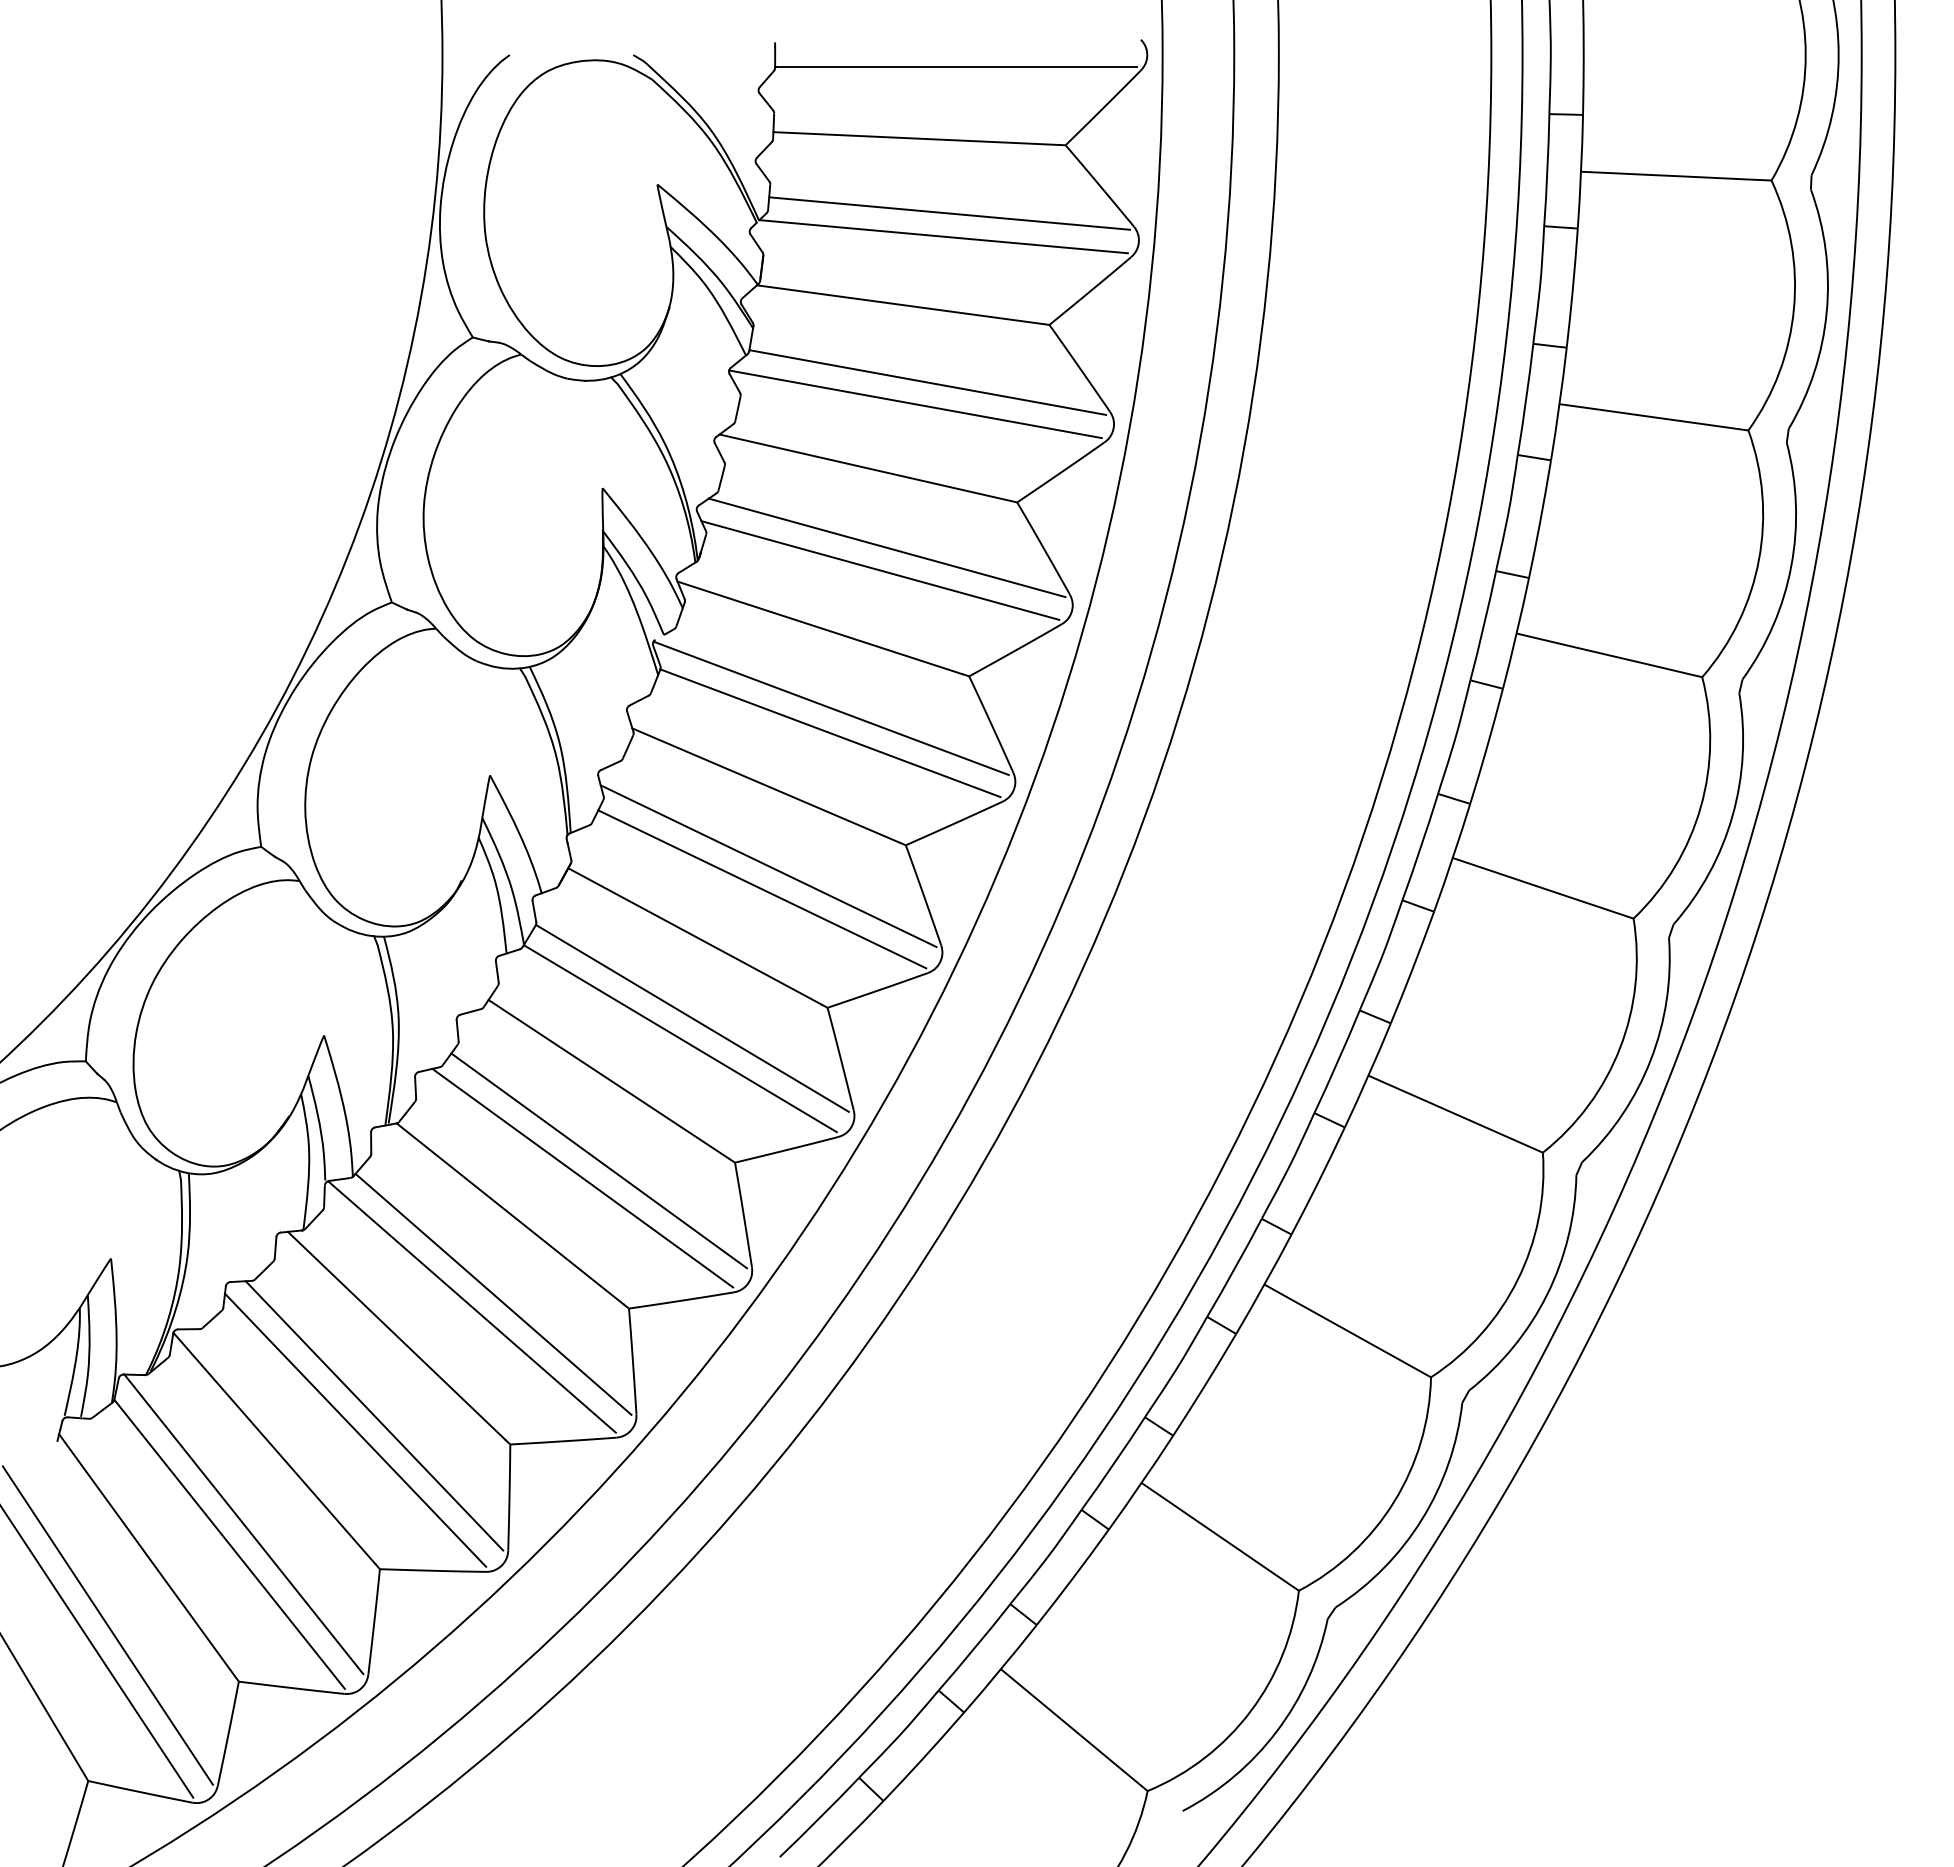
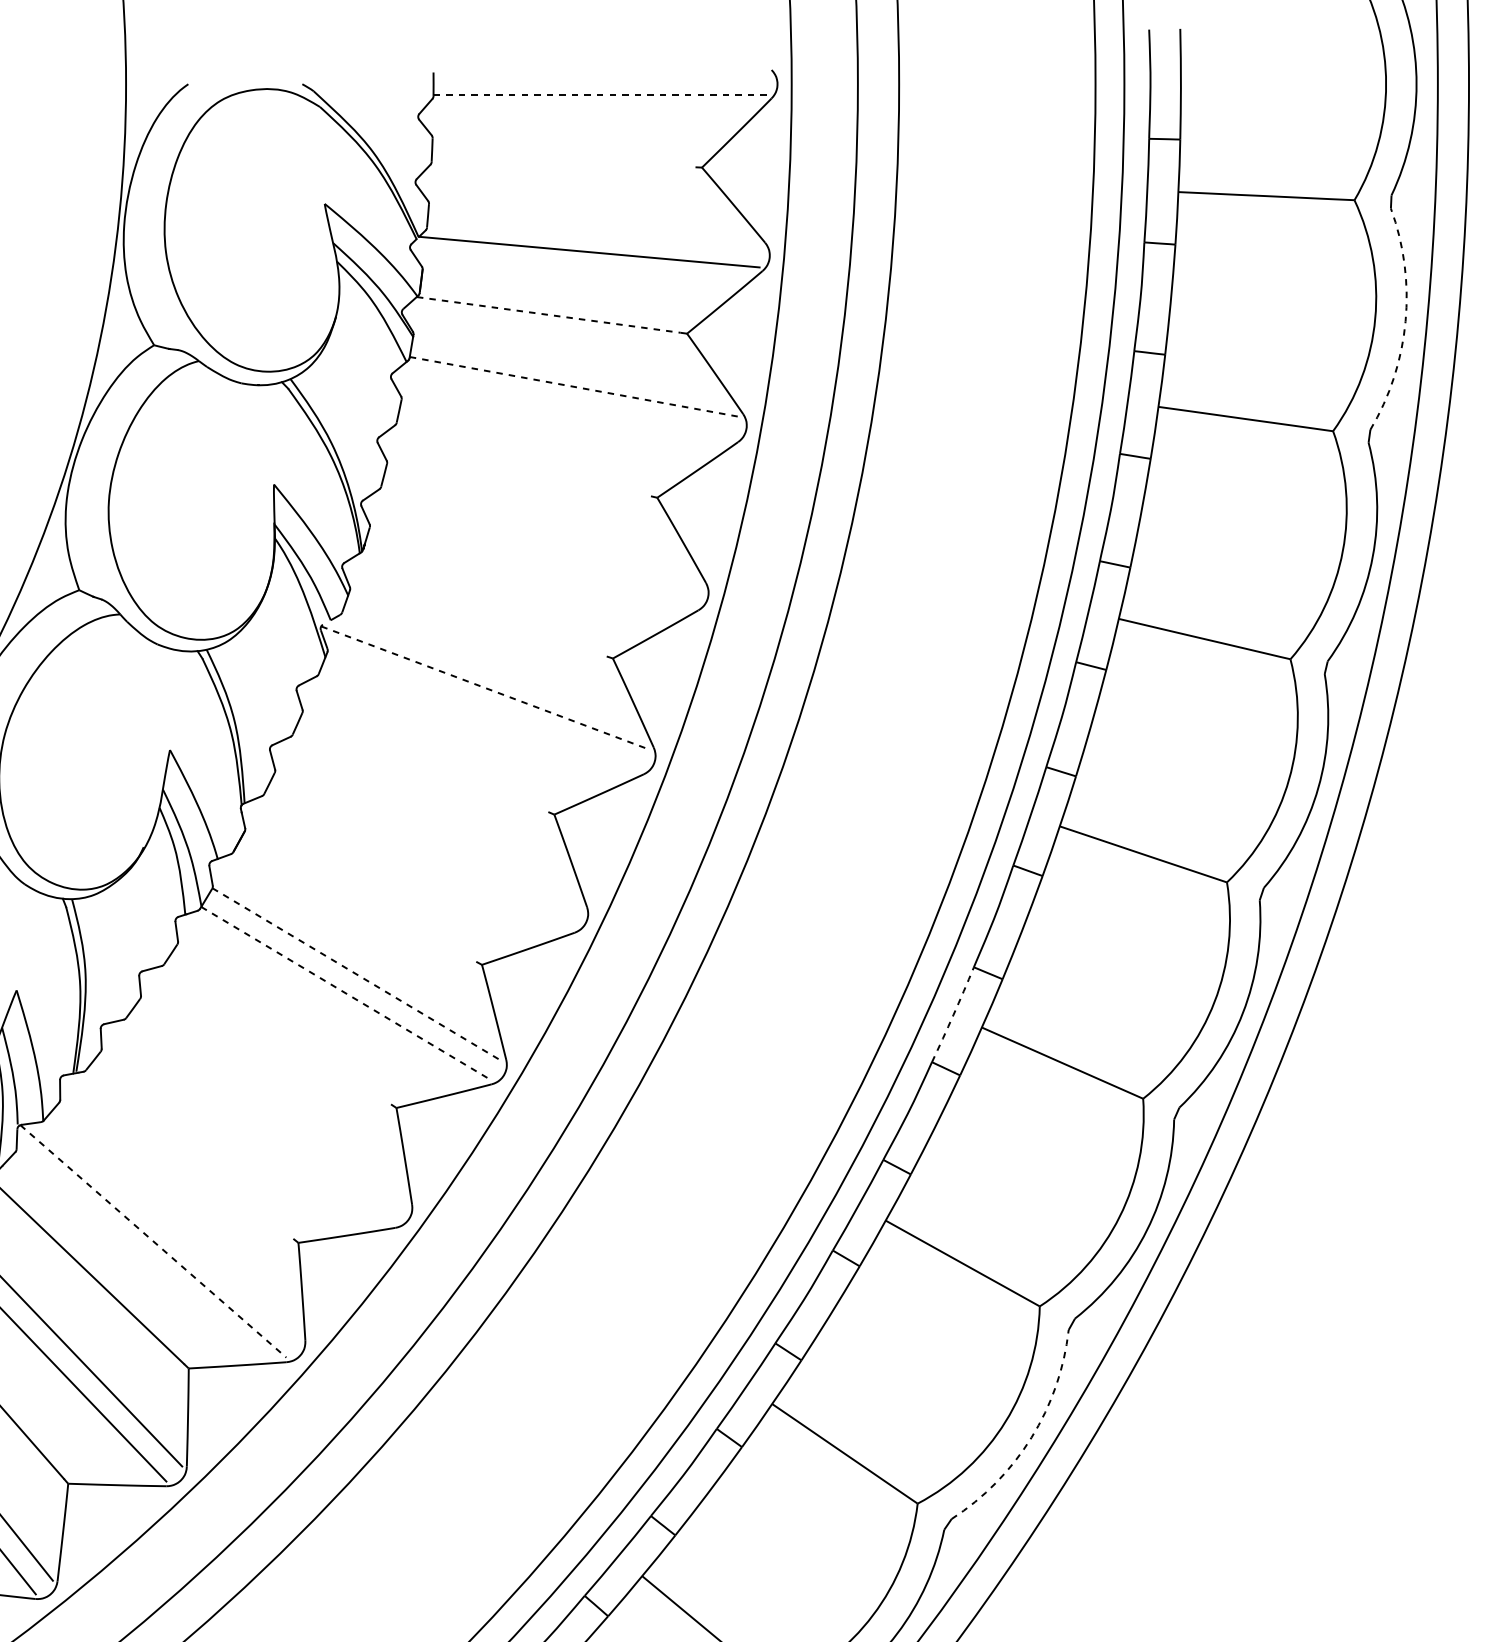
line: (956, 66) -> (601, 94), solid -> dashed
line: (915, 138) -> (563, 161), removed
line: (949, 213) -> (594, 230), removed
line: (899, 304) -> (548, 314), solid -> dashed
arc: (1826, 311) -> (1405, 321), solid -> dashed
line: (928, 382) -> (575, 386), solid -> dashed
line: (915, 404) -> (563, 407), removed
line: (864, 467) -> (516, 465), removed
line: (886, 547) -> (536, 539), removed
line: (880, 570) -> (530, 560), removed
line: (819, 627) -> (474, 613), removed
line: (831, 708) -> (485, 688), solid -> dashed
line: (830, 733) -> (484, 711), removed
line: (765, 785) -> (424, 759), removed
line: (768, 866) -> (427, 834), removed
line: (762, 889) -> (421, 855), removed
line: (694, 936) -> (359, 898), removed
line: (692, 1018) -> (357, 974), solid -> dashed
line: (680, 1038) -> (346, 993), solid -> dashed
arc: (1337, 1062) -> (953, 1015), solid -> dashed
line: (608, 1079) -> (279, 1031), removed
line: (598, 1160) -> (270, 1105), removed
line: (582, 1177) -> (255, 1121), removed
line: (509, 1213) -> (188, 1154), removed
line: (493, 1293) -> (173, 1228), removed
line: (472, 1307) -> (153, 1241), solid -> dashed
arc: (1422, 1519) -> (1031, 1437), solid -> dashed

